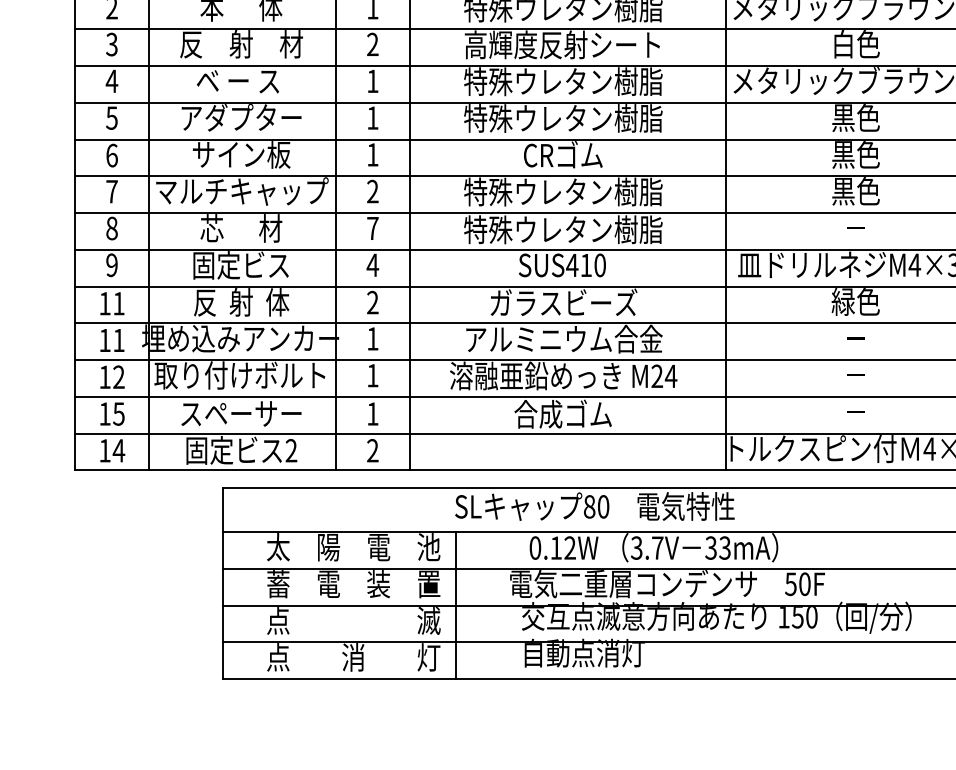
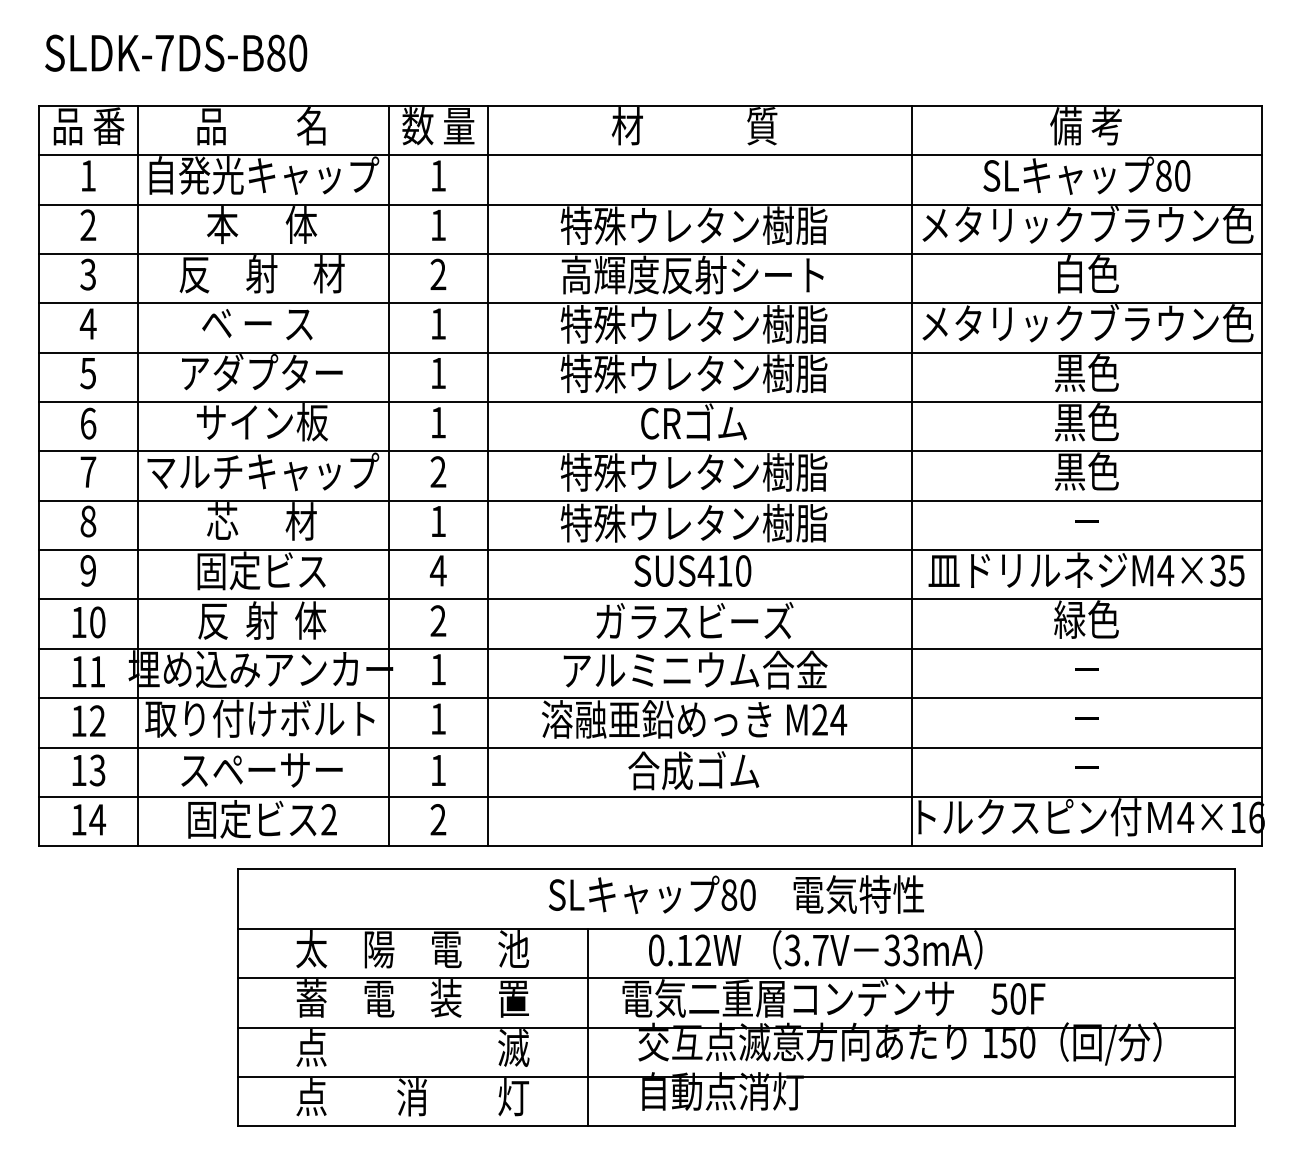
text: (372, 228) -> (438, 521), 7 -> 1
text: (118, 303) -> (97, 622), 11 -> 10
text: (118, 413) -> (97, 769), 15 -> 13
line: (455, 605) -> (587, 1027), moved

